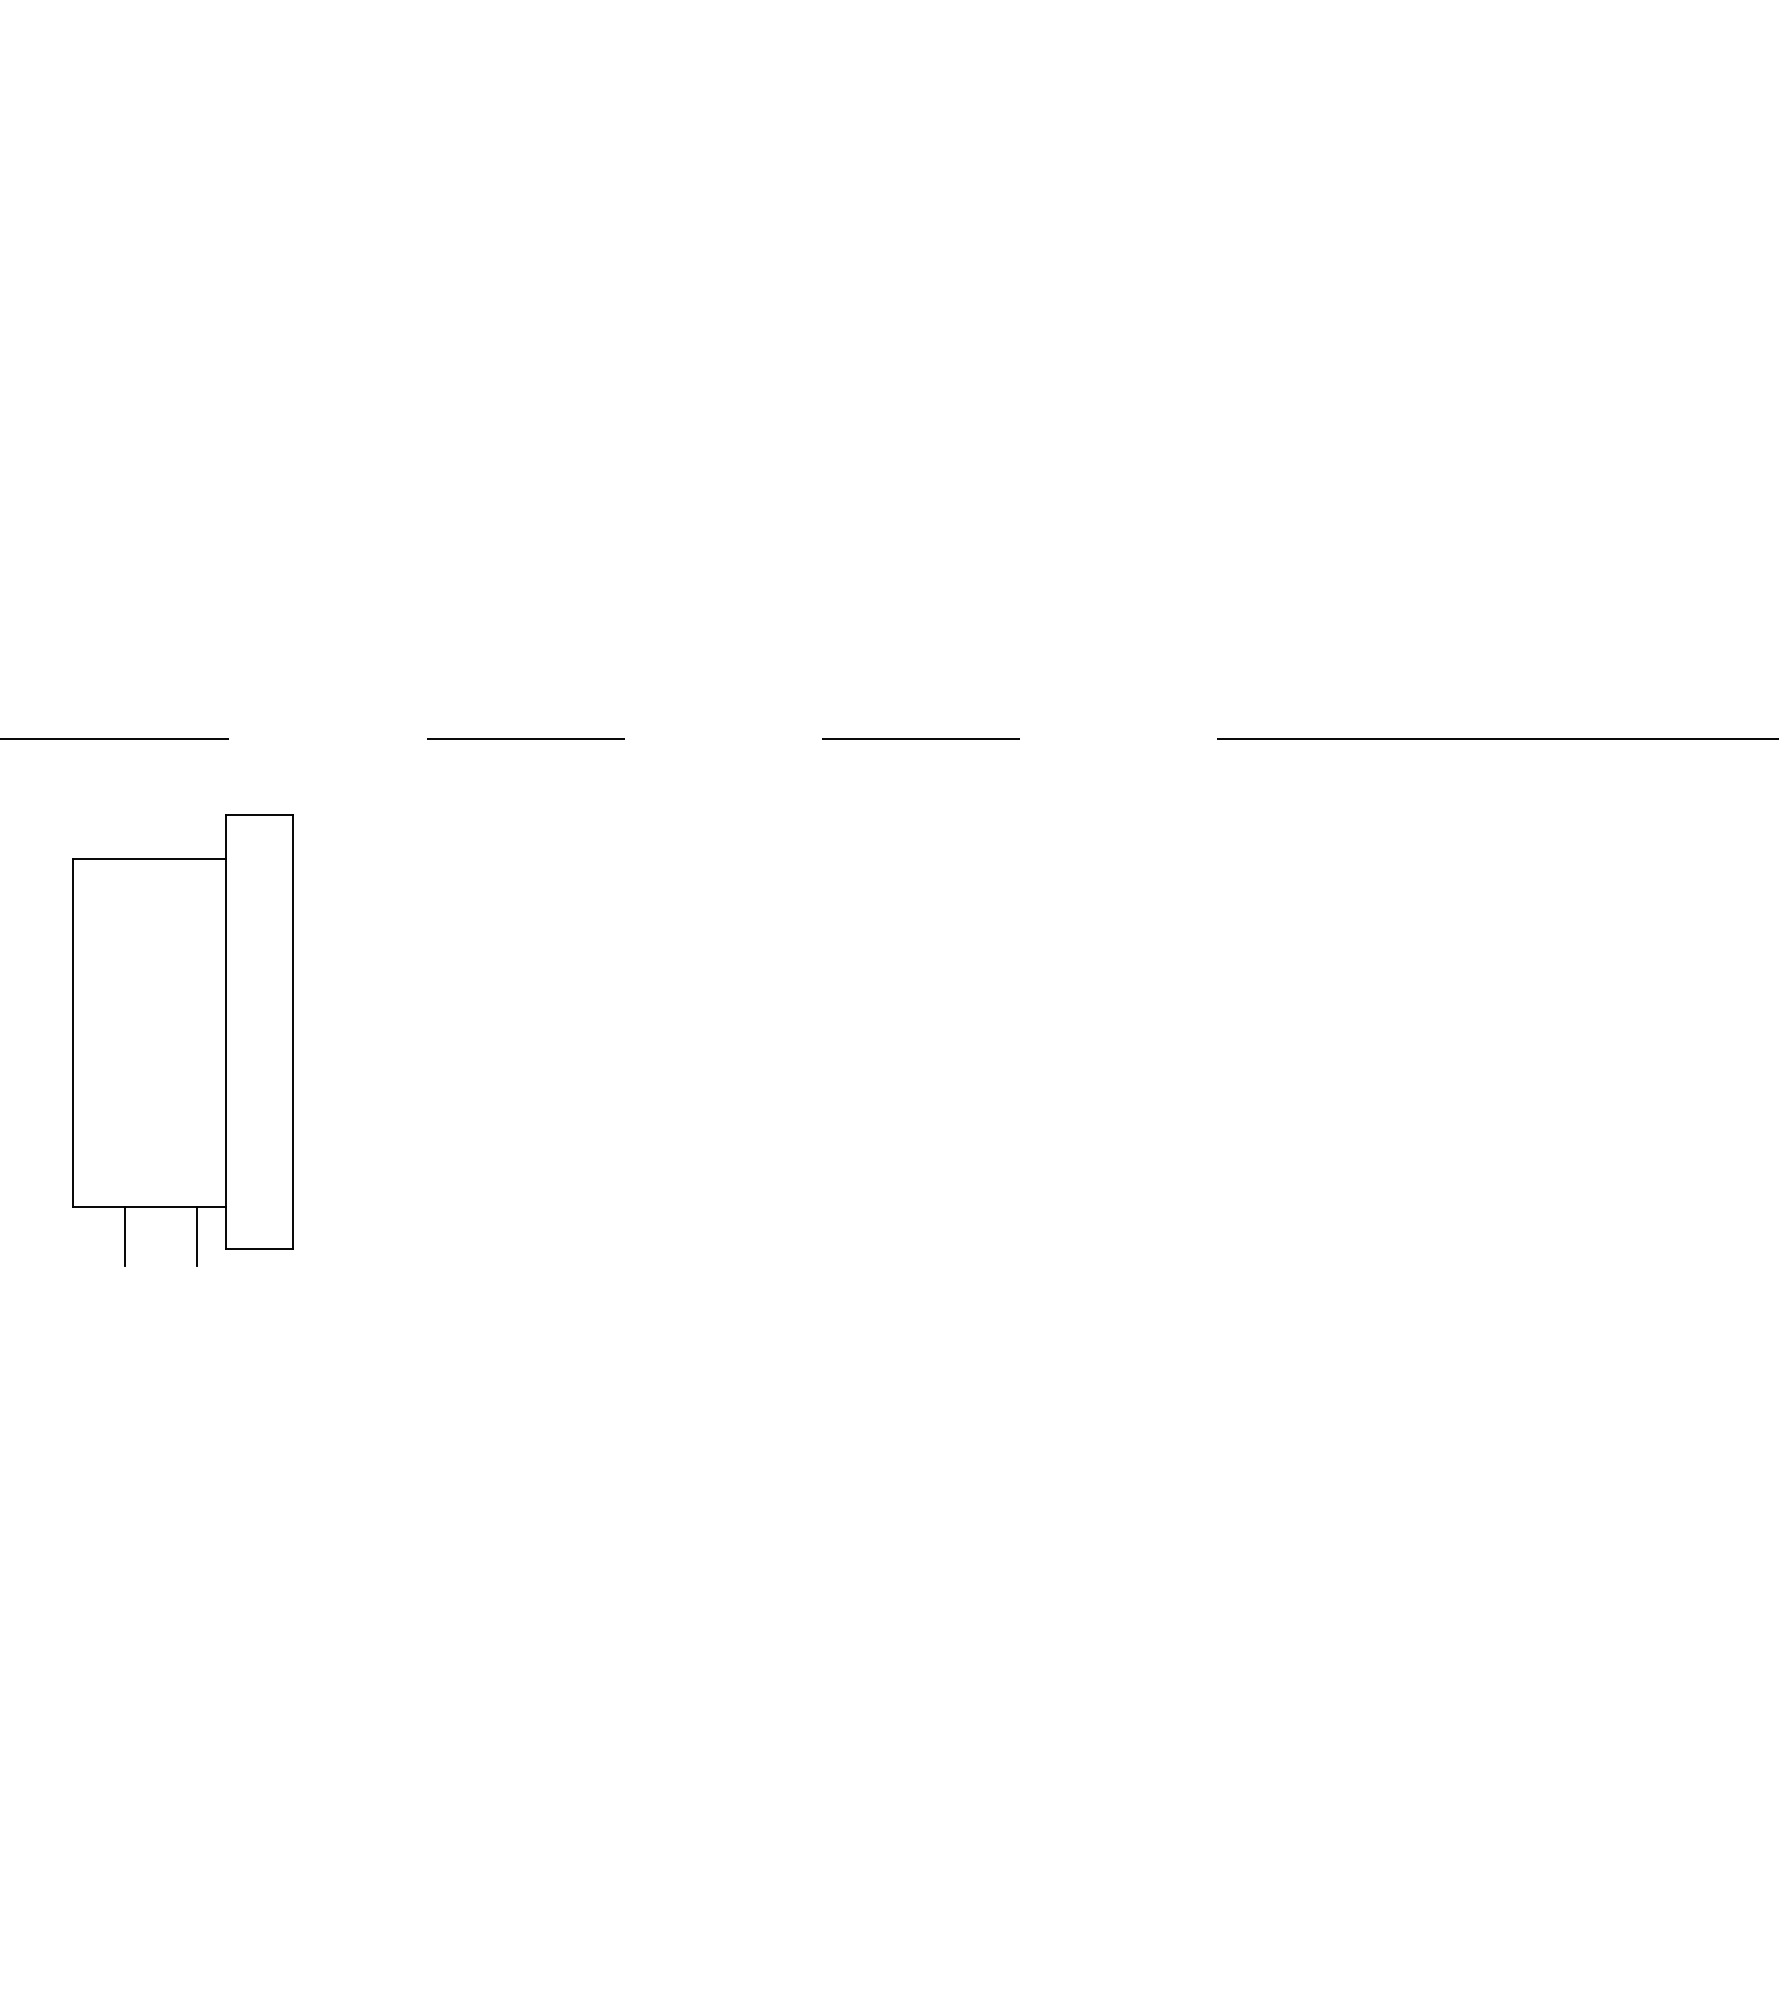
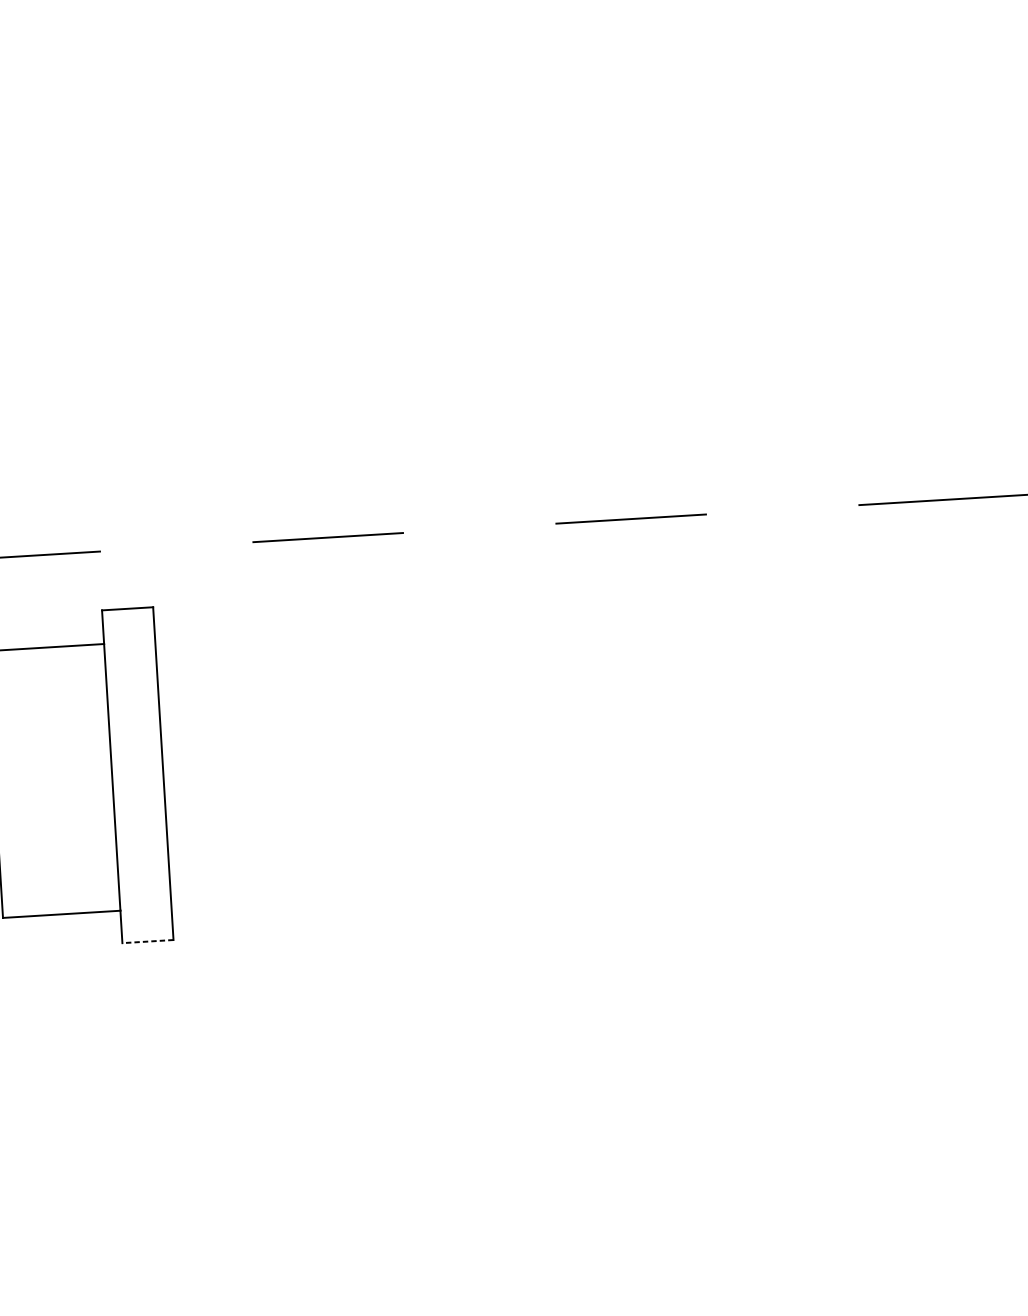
line: (125, 1235) -> (44, 937), removed
line: (196, 1235) -> (99, 933), removed
line: (258, 1249) -> (147, 941), solid -> dashed

